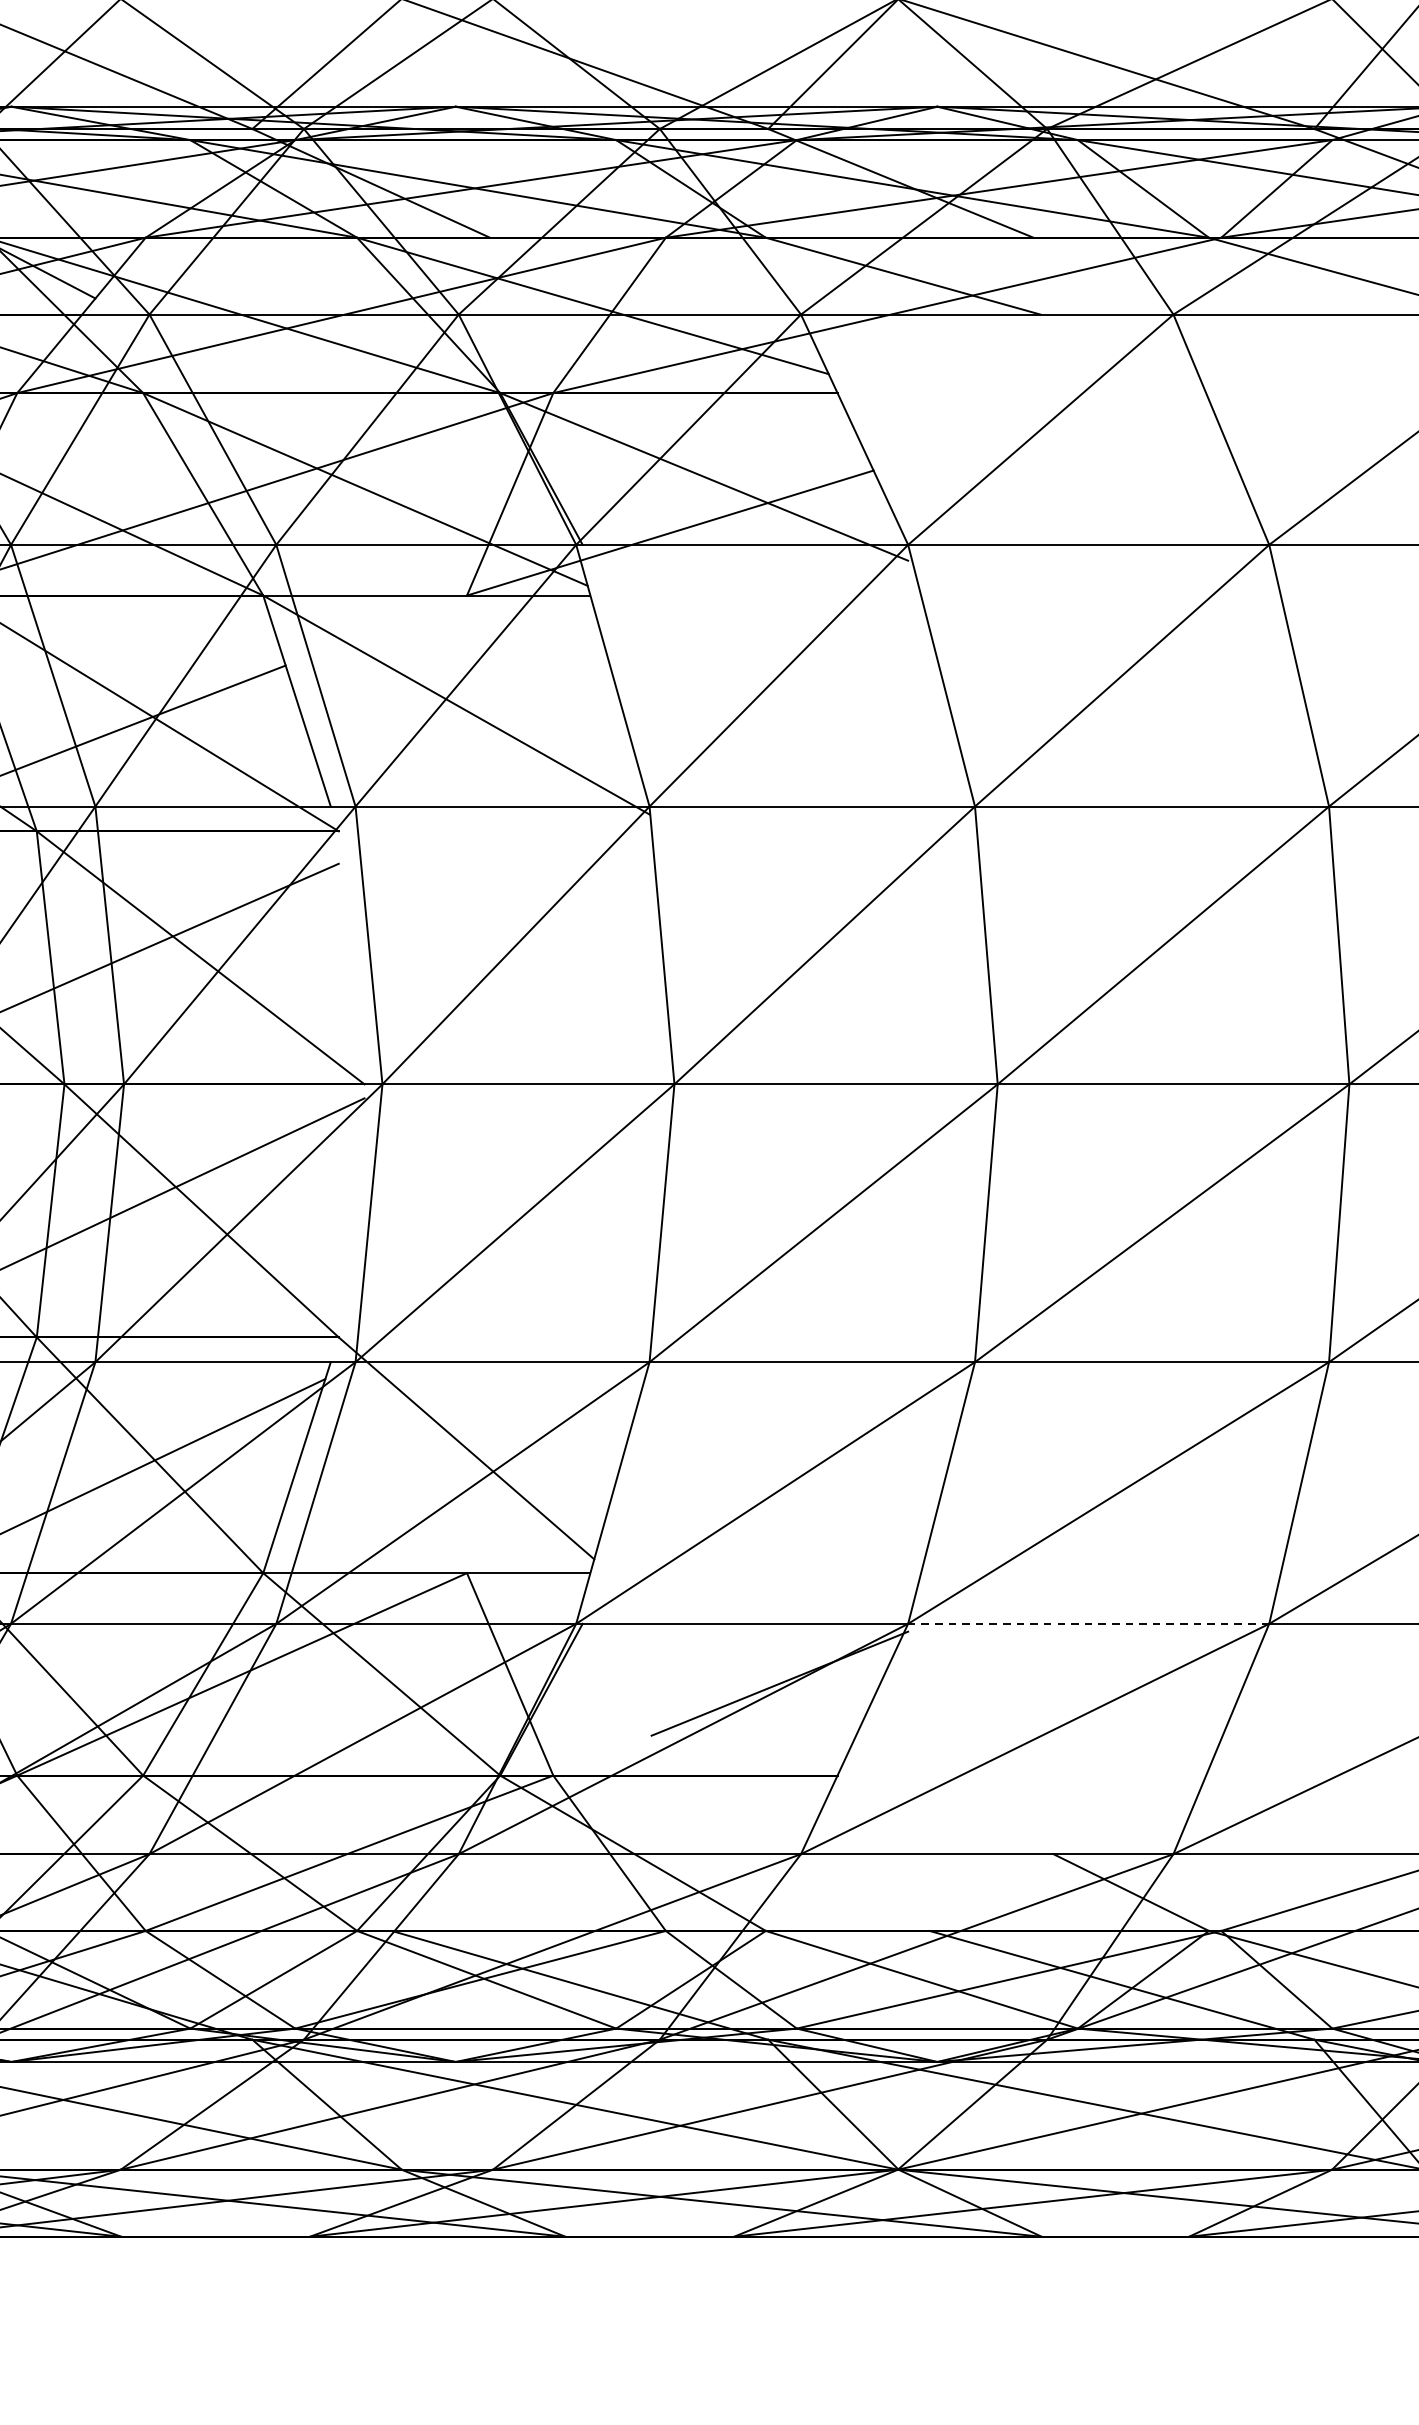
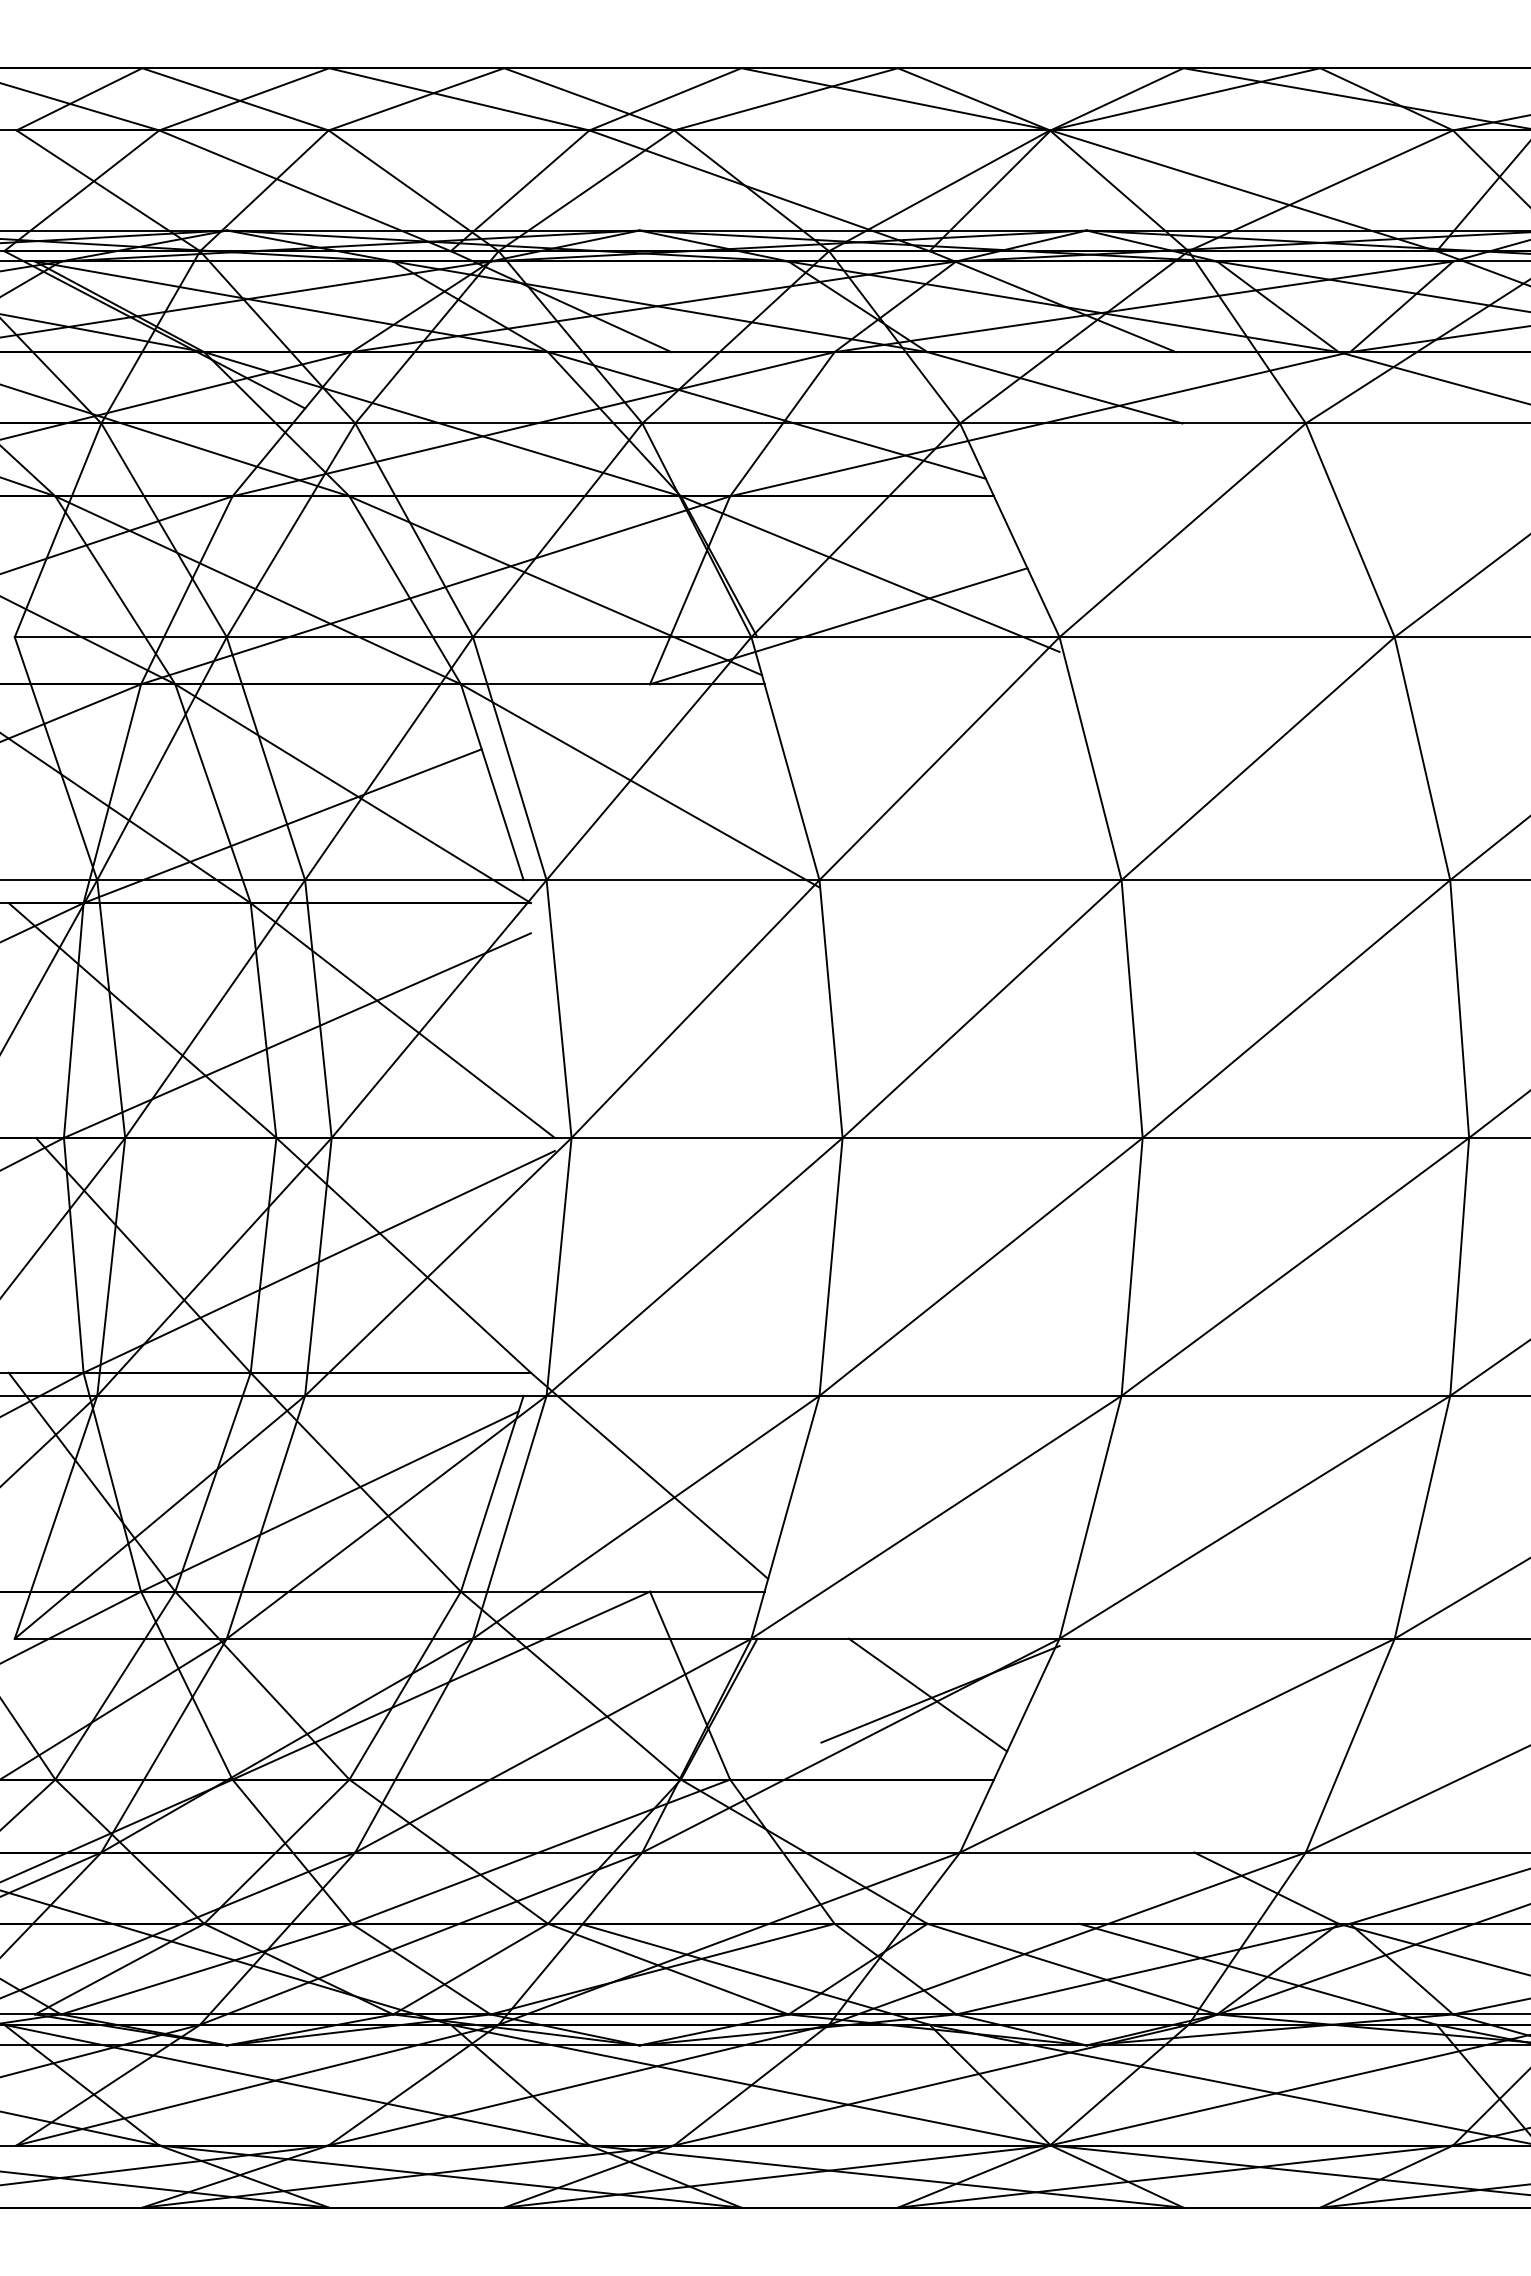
line: (1089, 1623) -> (1227, 1638), dashed -> solid
line: (765, 1683) -> (927, 1694), added

